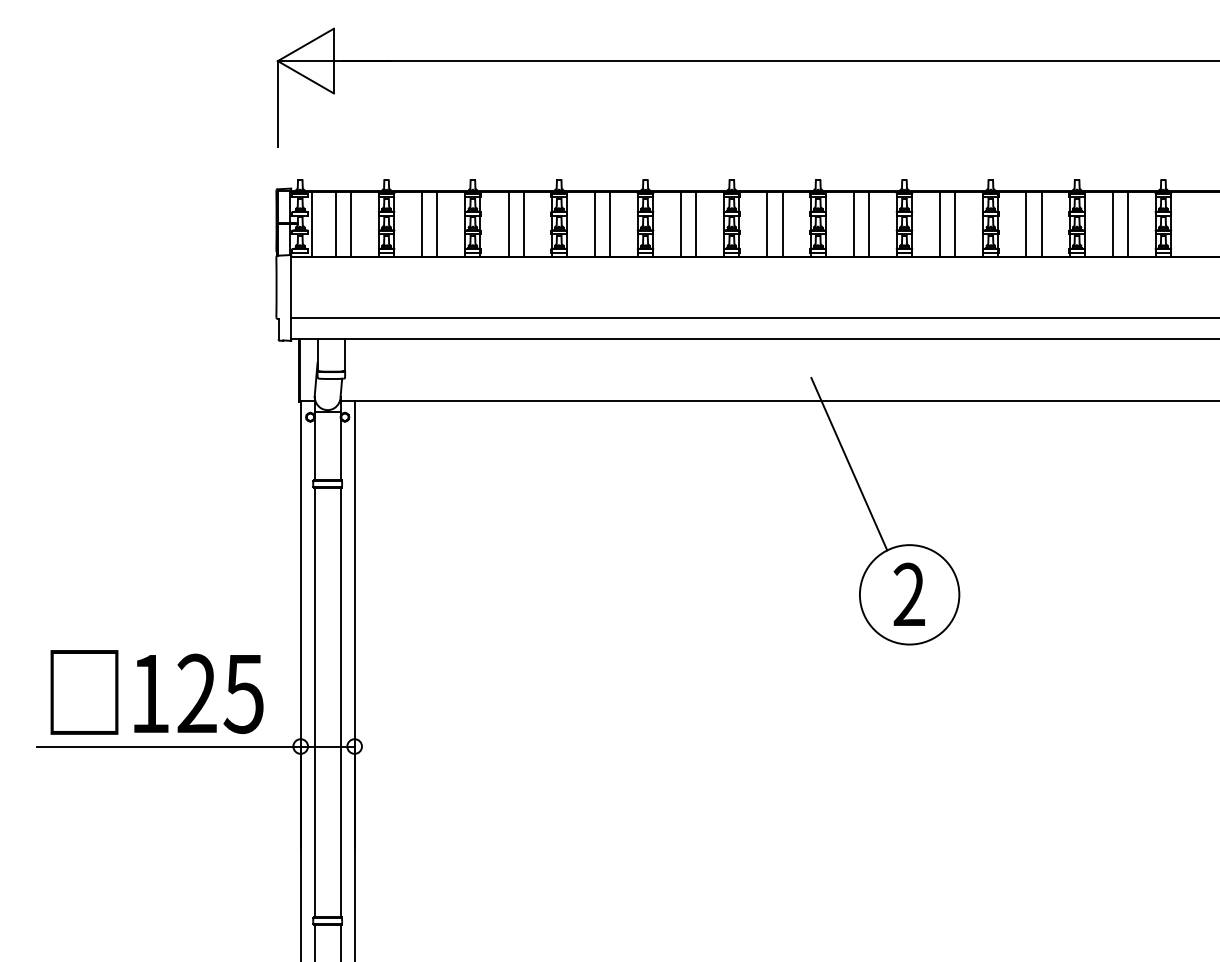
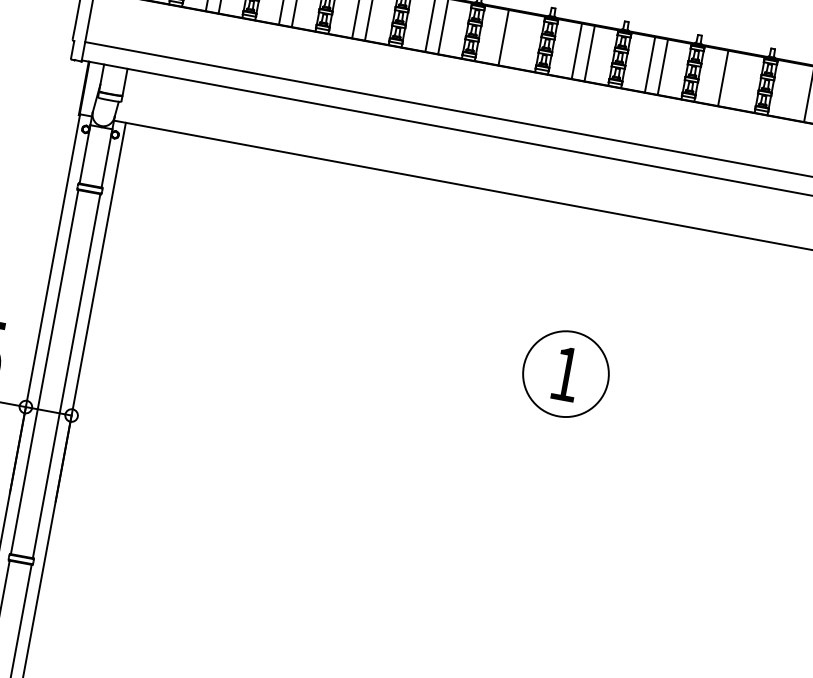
line: (782, 224) -> (516, 40), removed
line: (1041, 224) -> (736, 80), removed
line: (1112, 224) -> (796, 92), removed
line: (849, 464) -> (535, 254), removed
text: (908, 593) -> (565, 372), 2 -> 1

